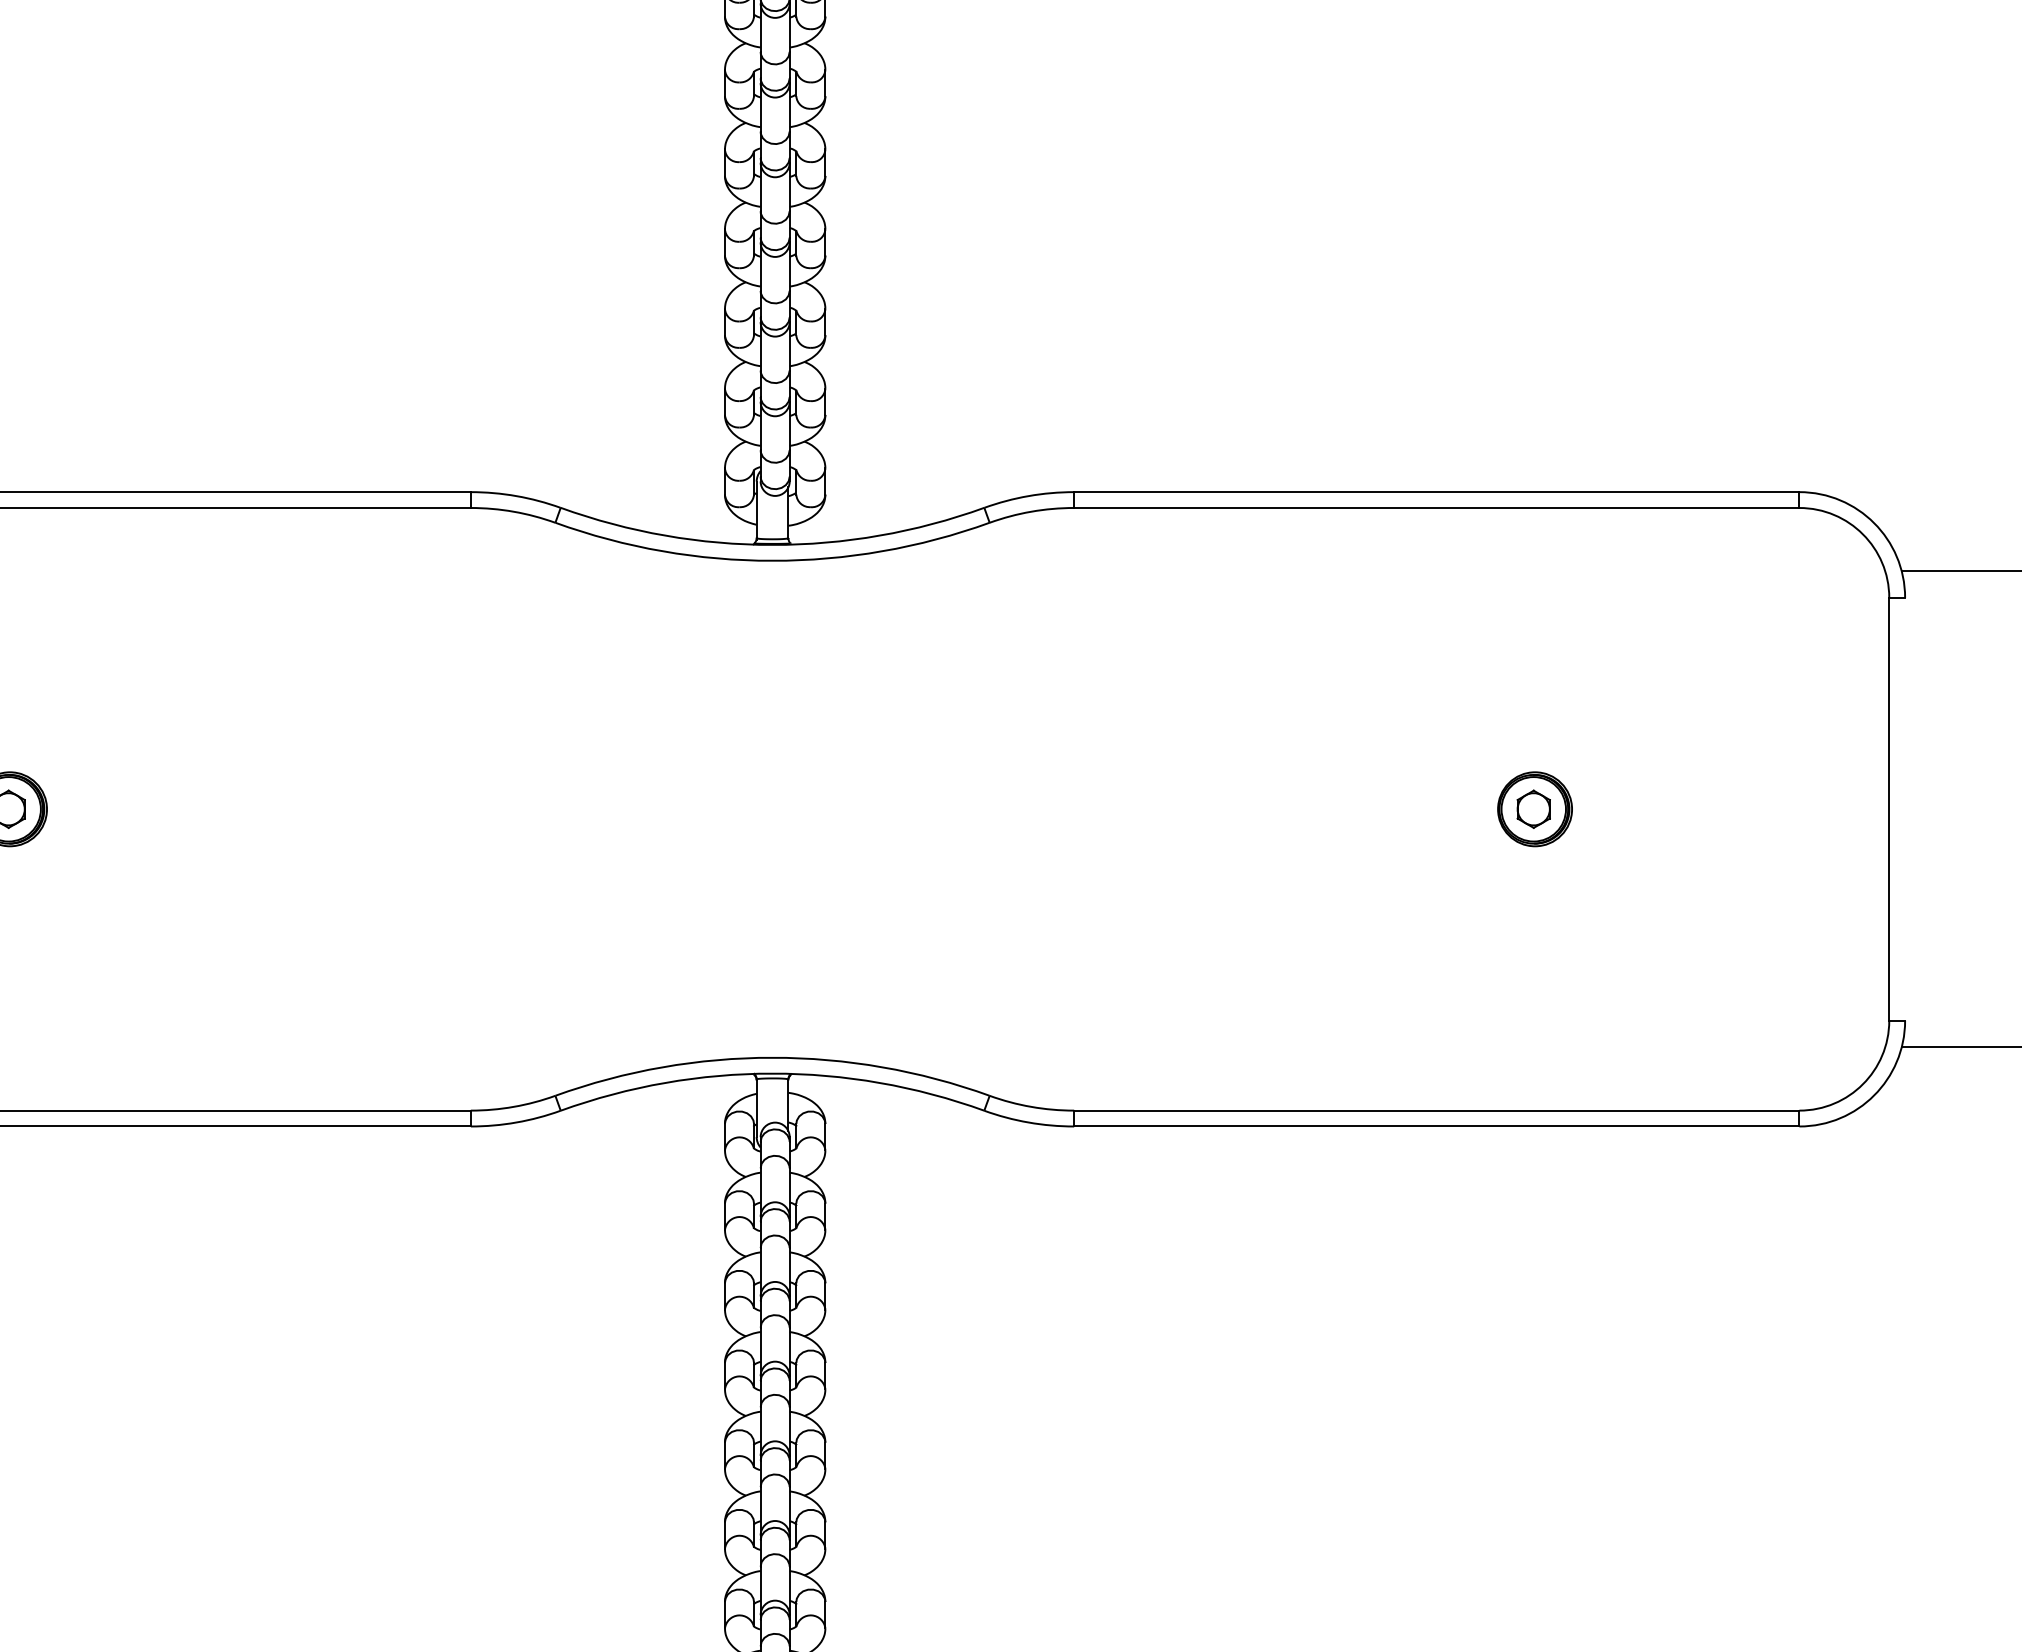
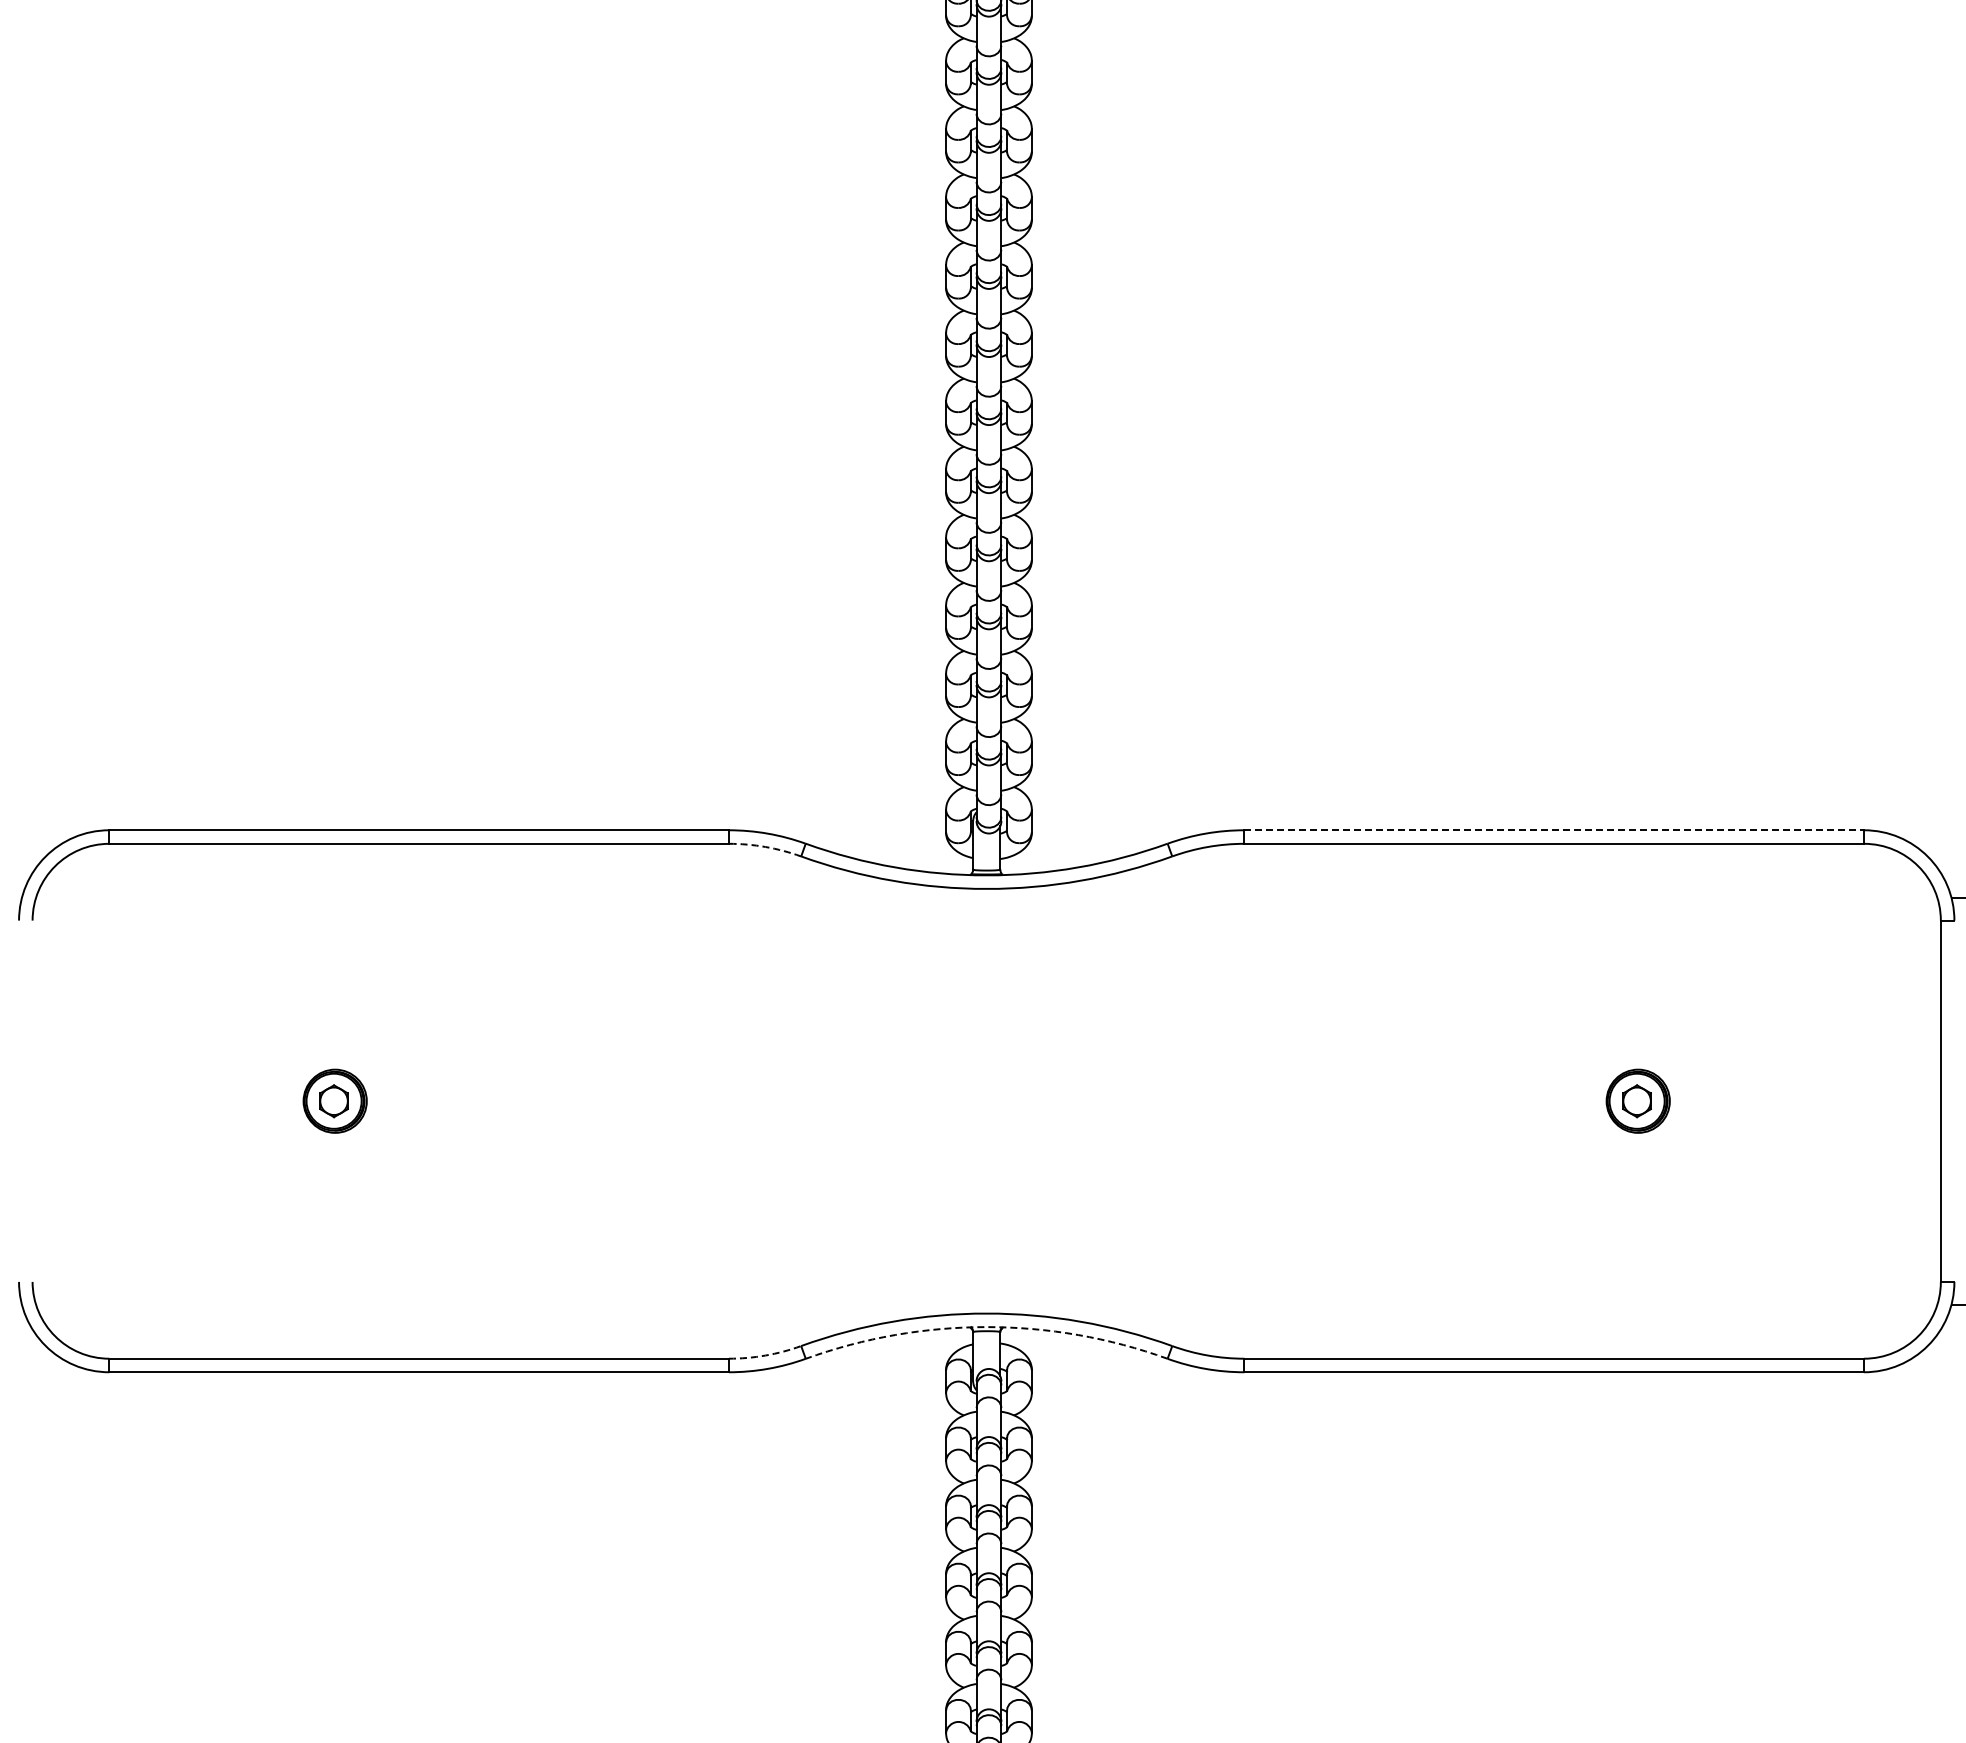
line: (1437, 492) -> (1554, 830), solid -> dashed
arc: (513, 512) -> (765, 847), solid -> dashed
arc: (772, 1074) -> (986, 1327), solid -> dashed
arc: (513, 1106) -> (765, 1355), solid -> dashed

